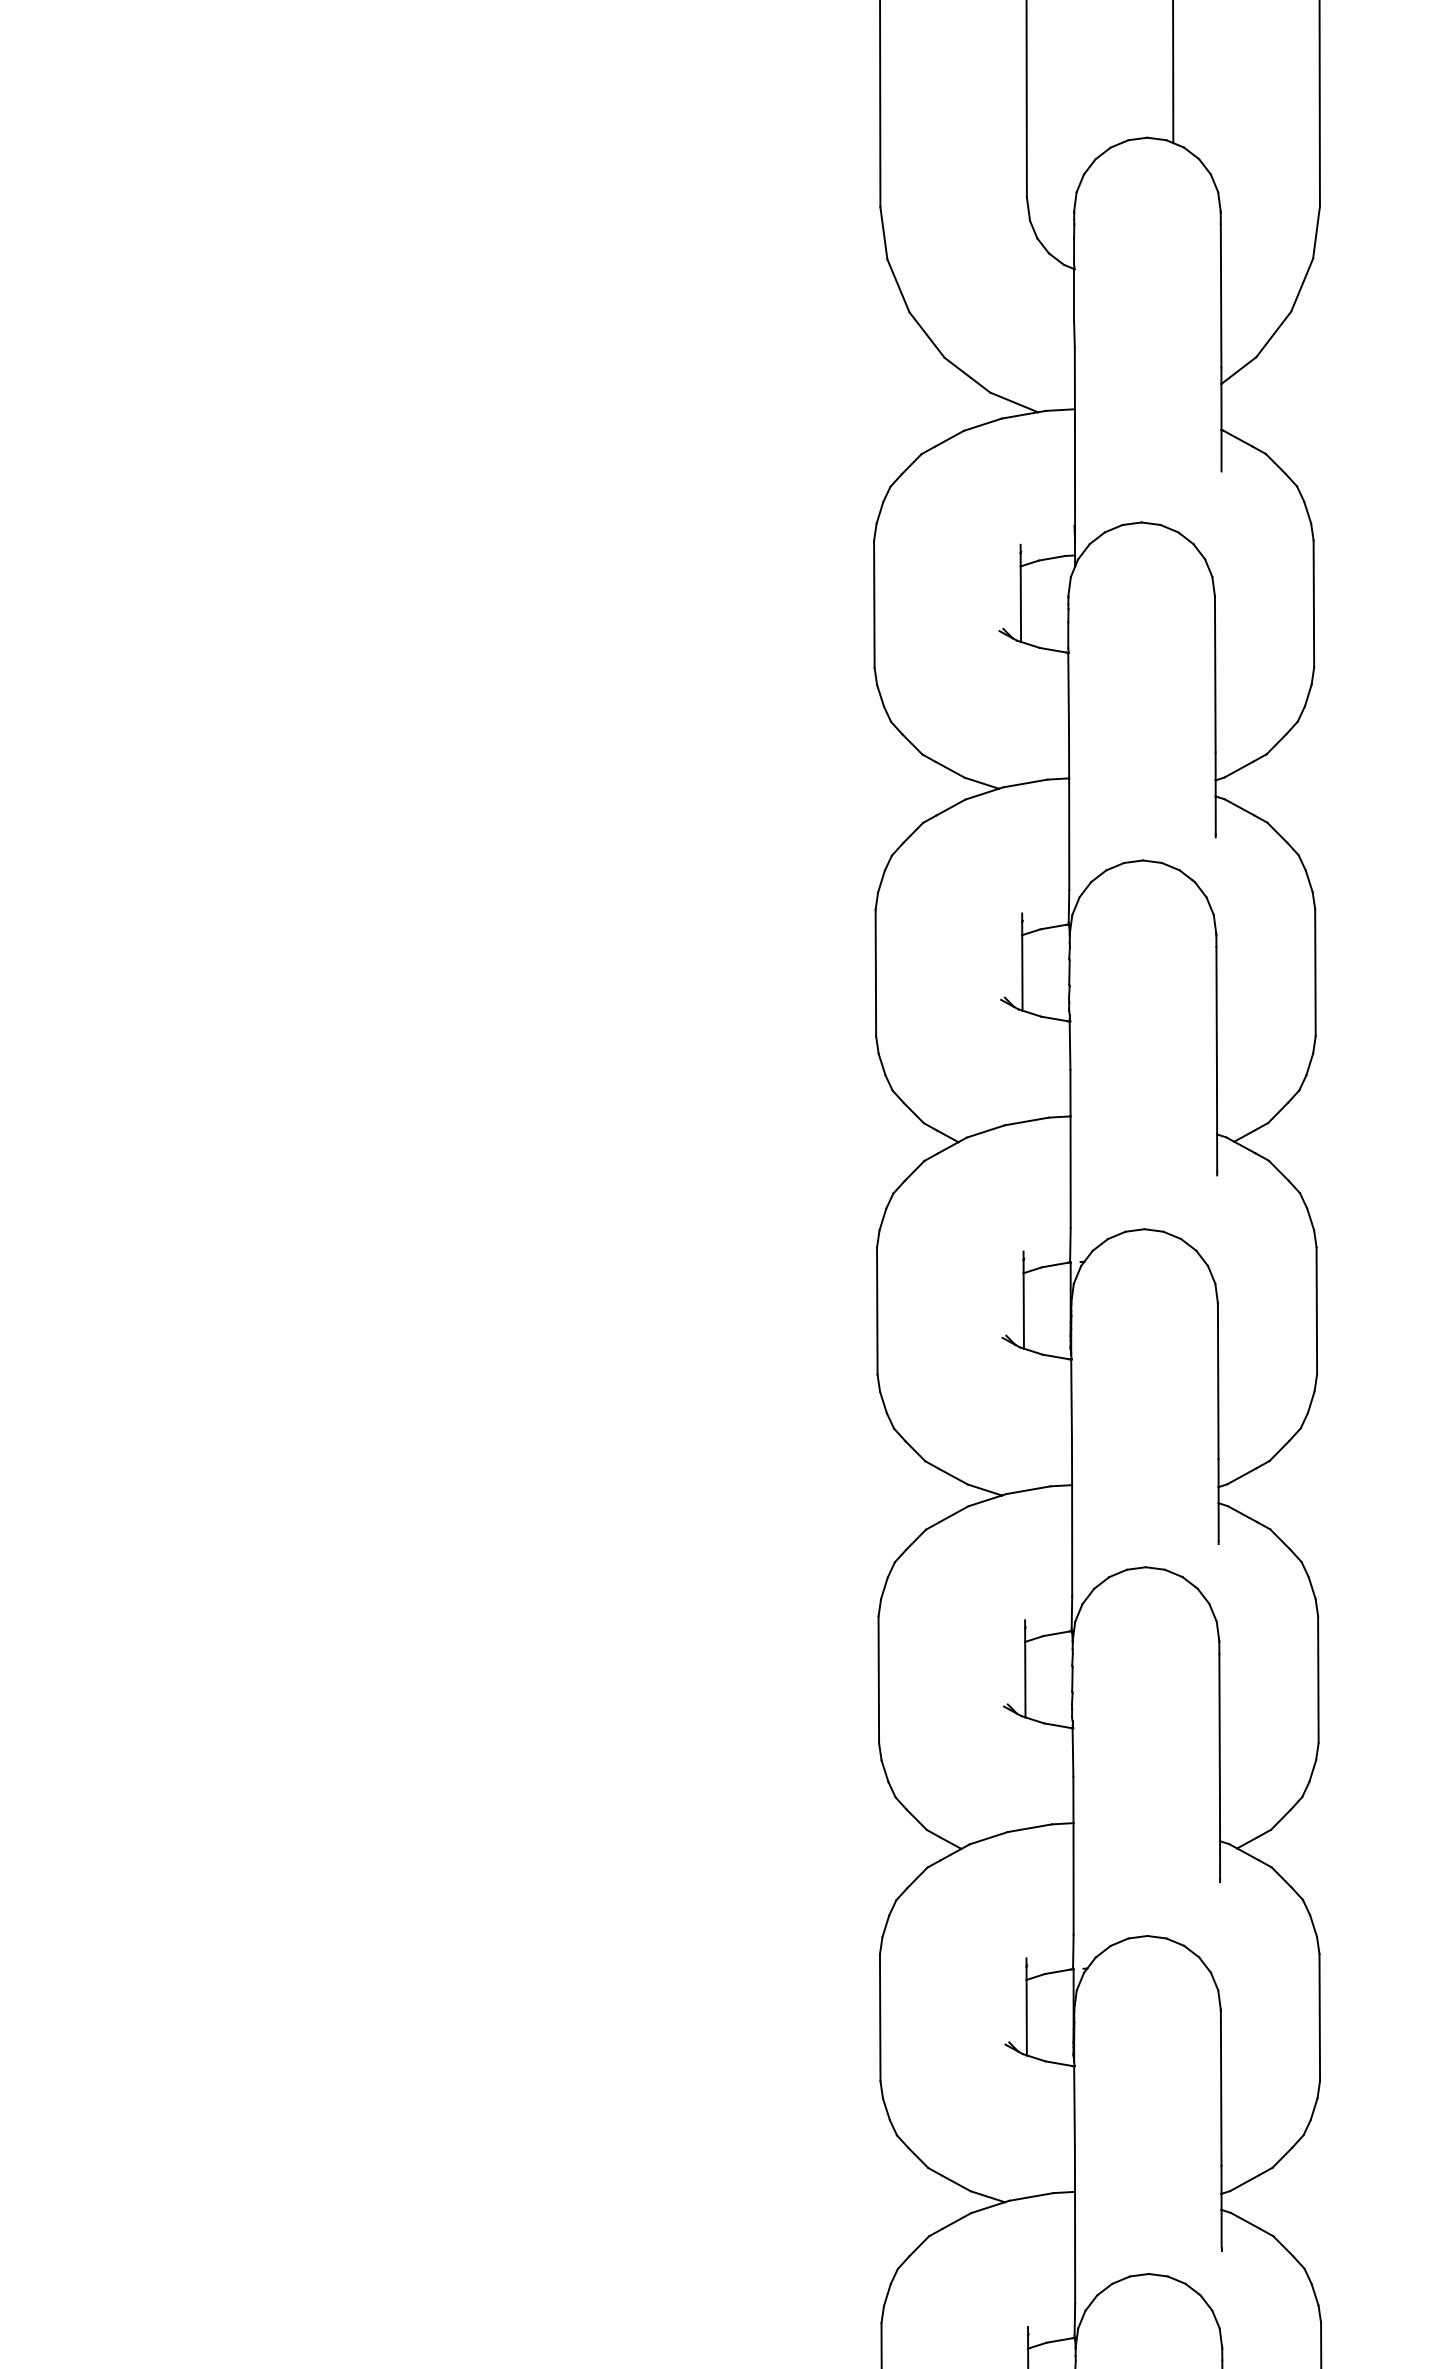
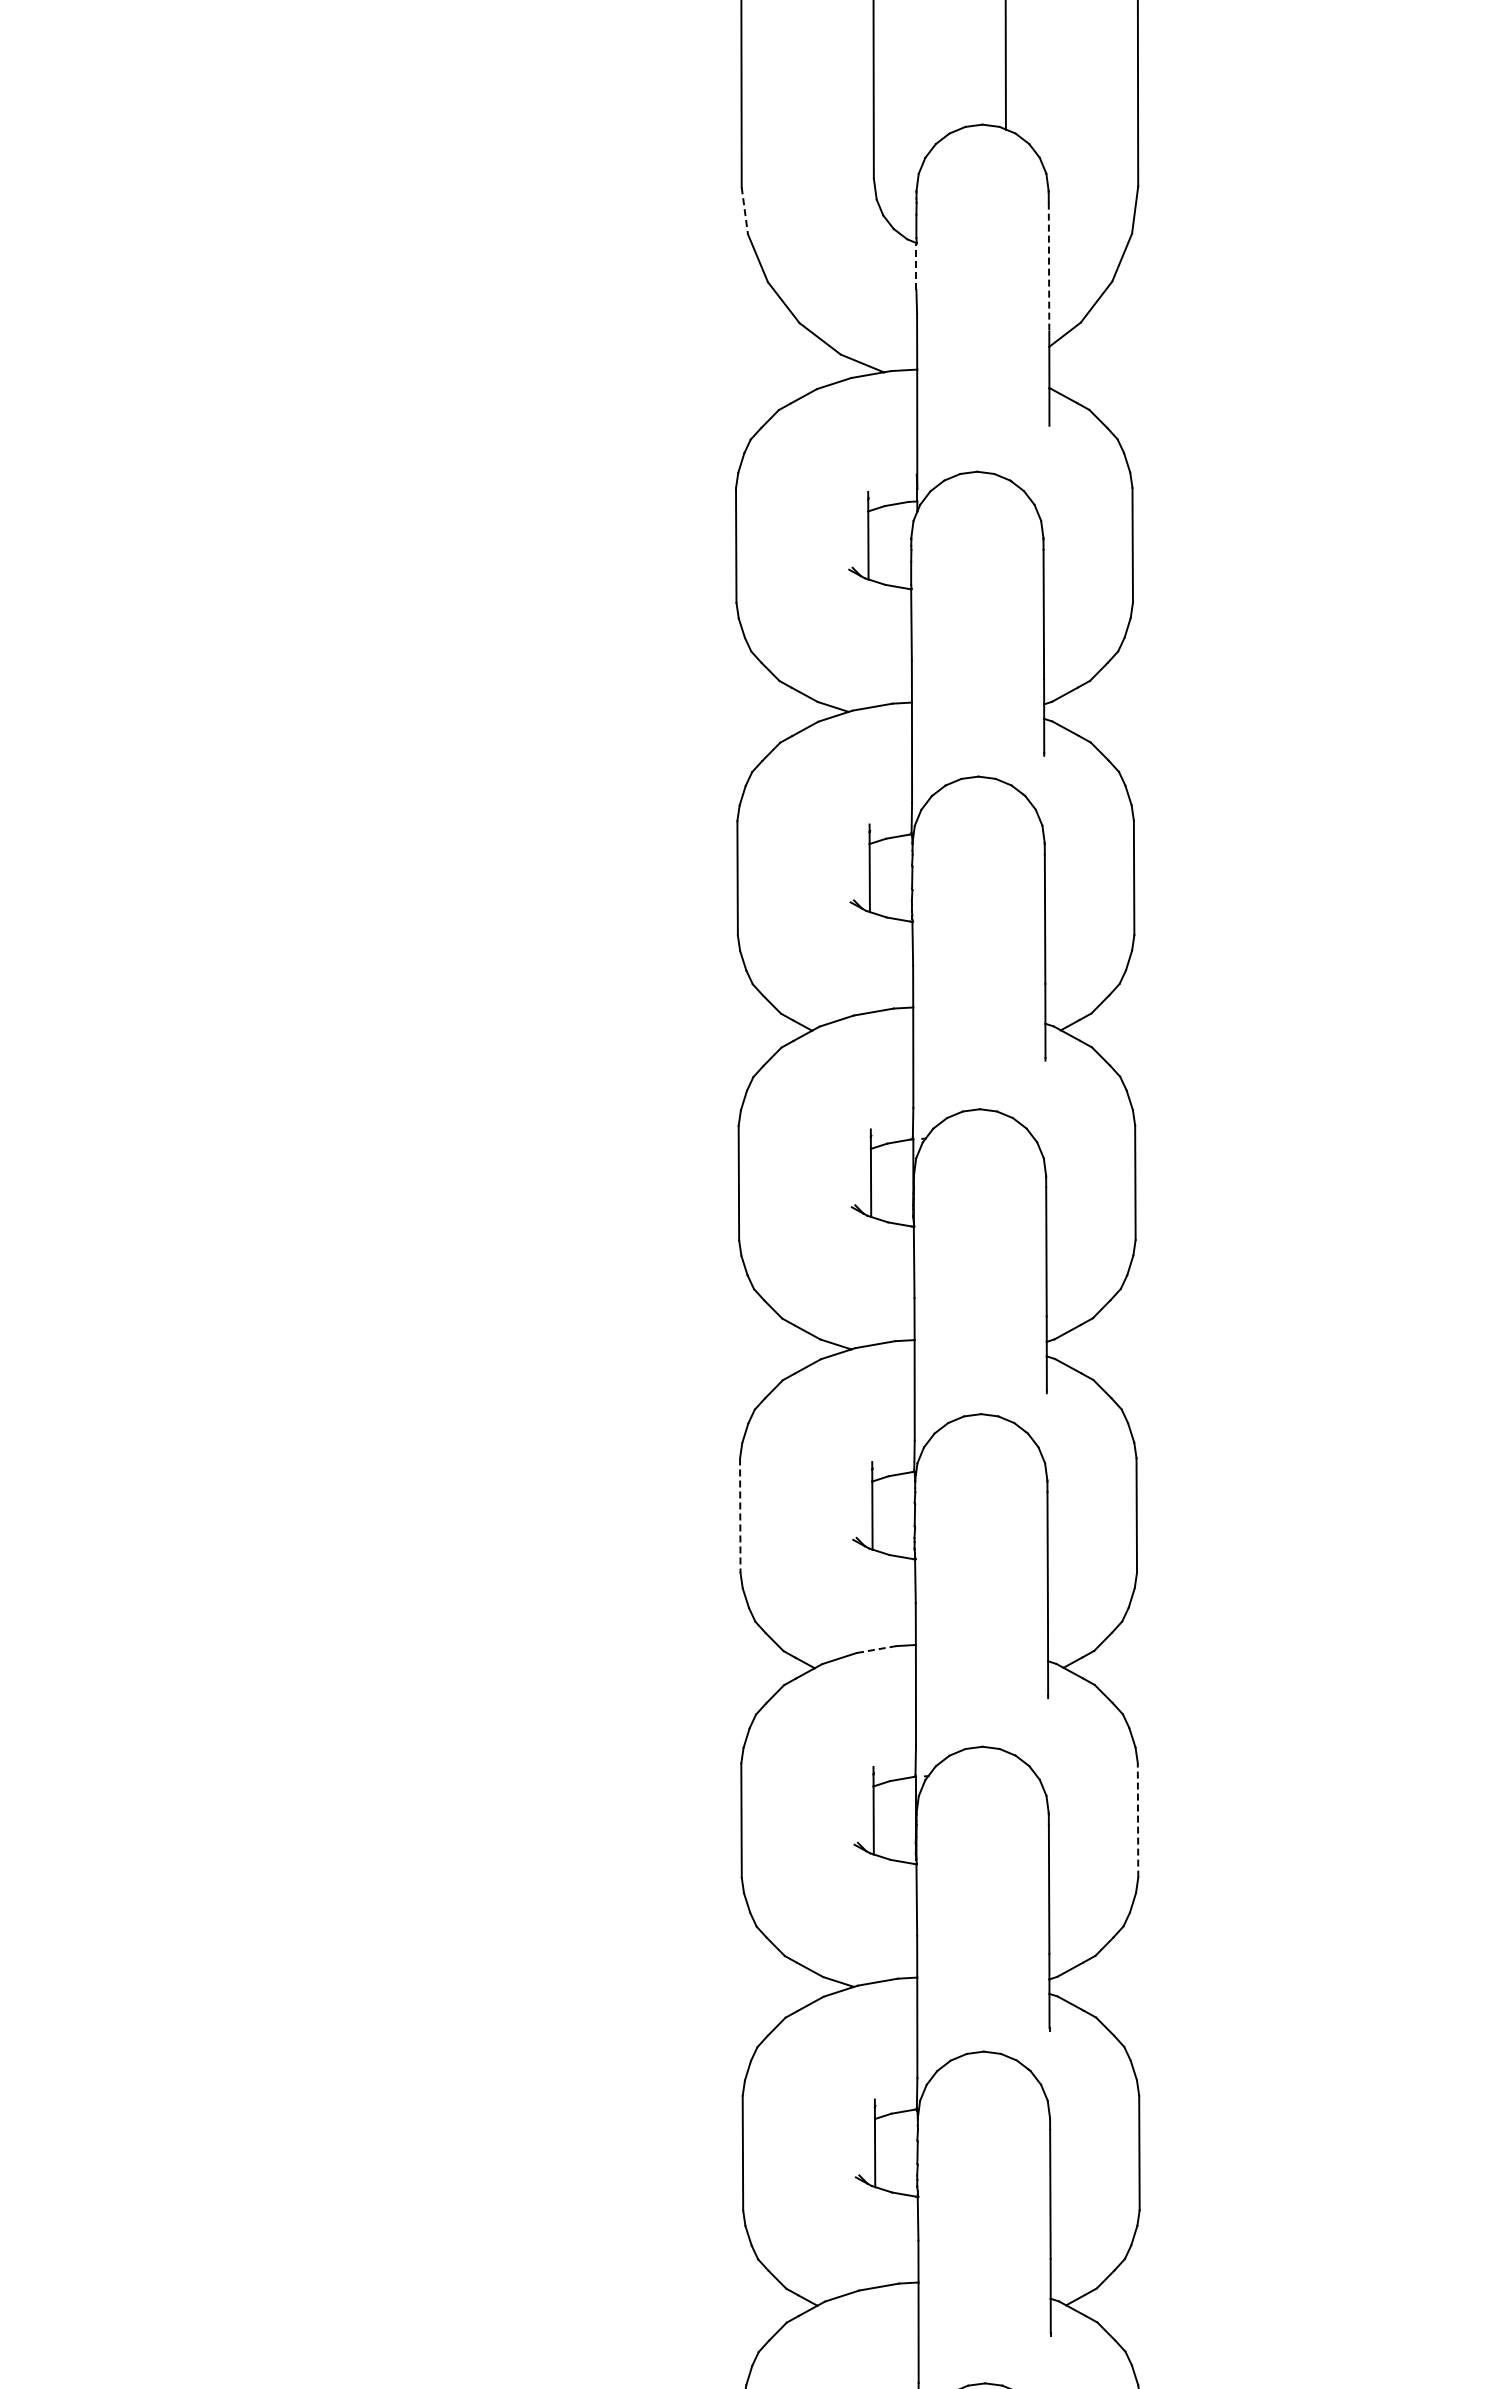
line: (883, 232) -> (744, 210), solid -> dashed
line: (1074, 296) -> (916, 267), solid -> dashed
line: (1221, 296) -> (1049, 267), solid -> dashed
line: (879, 1680) -> (740, 1516), solid -> dashed
line: (1029, 1828) -> (876, 1649), solid -> dashed
line: (1320, 2016) -> (1138, 1819), solid -> dashed

